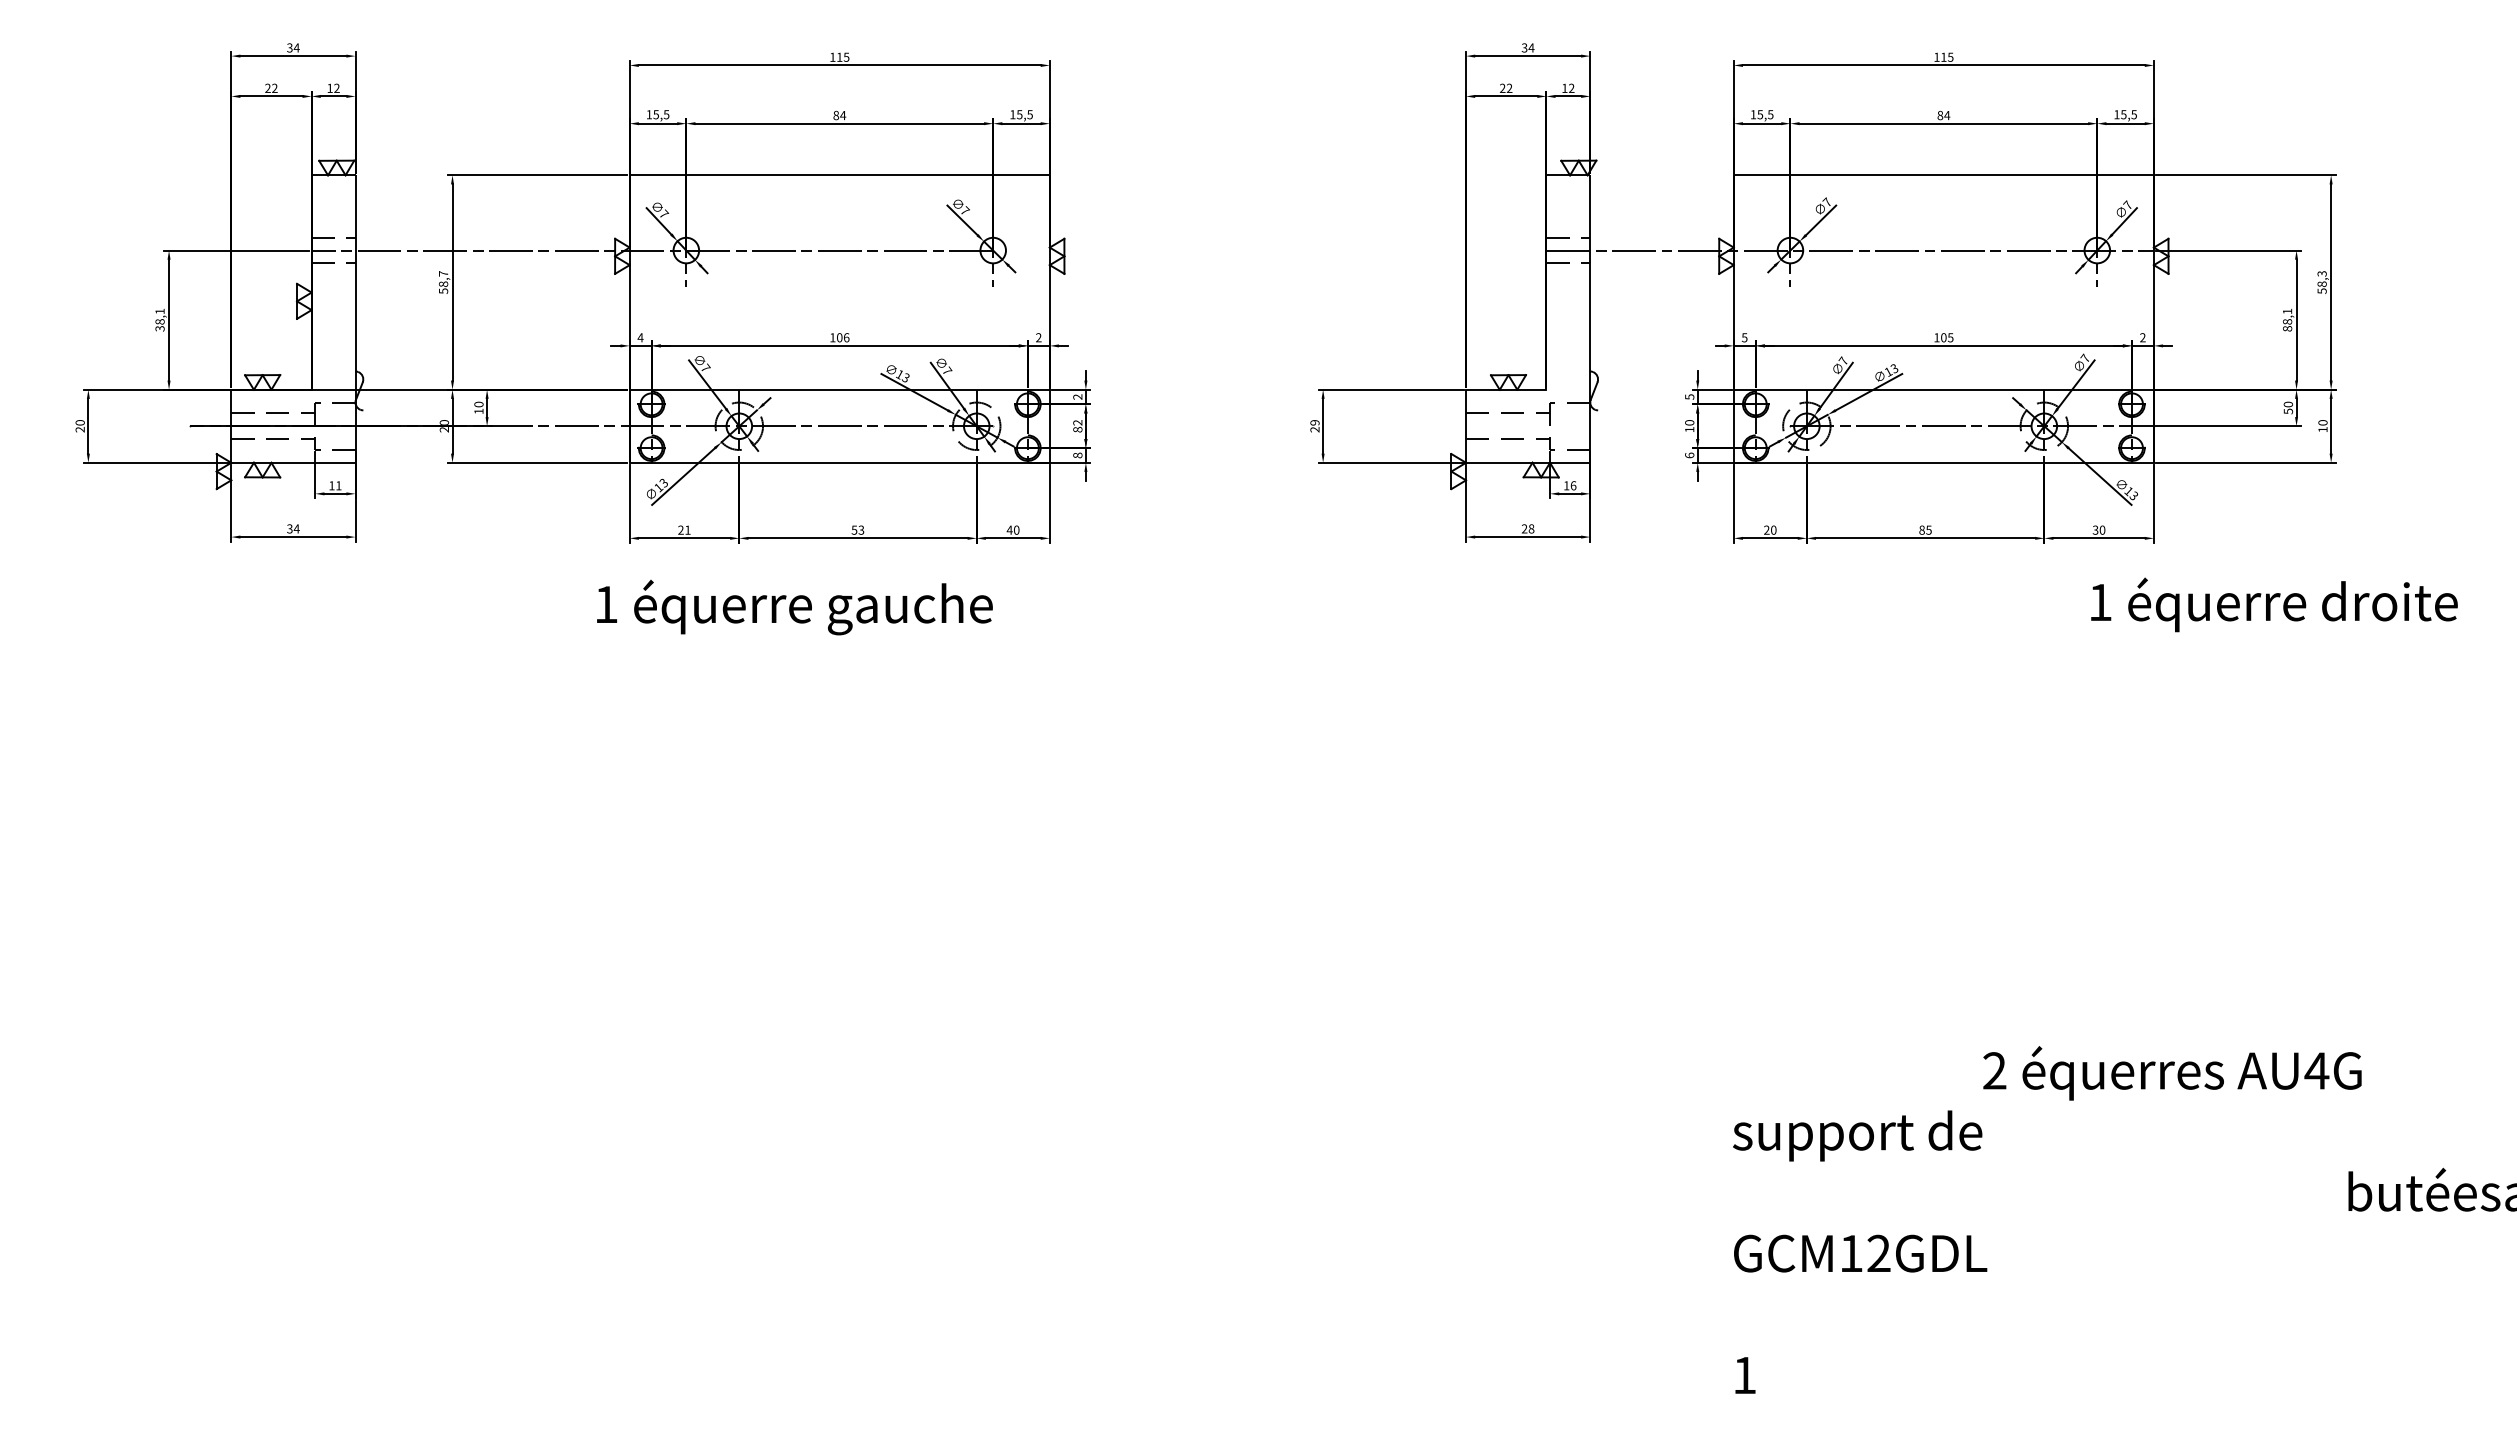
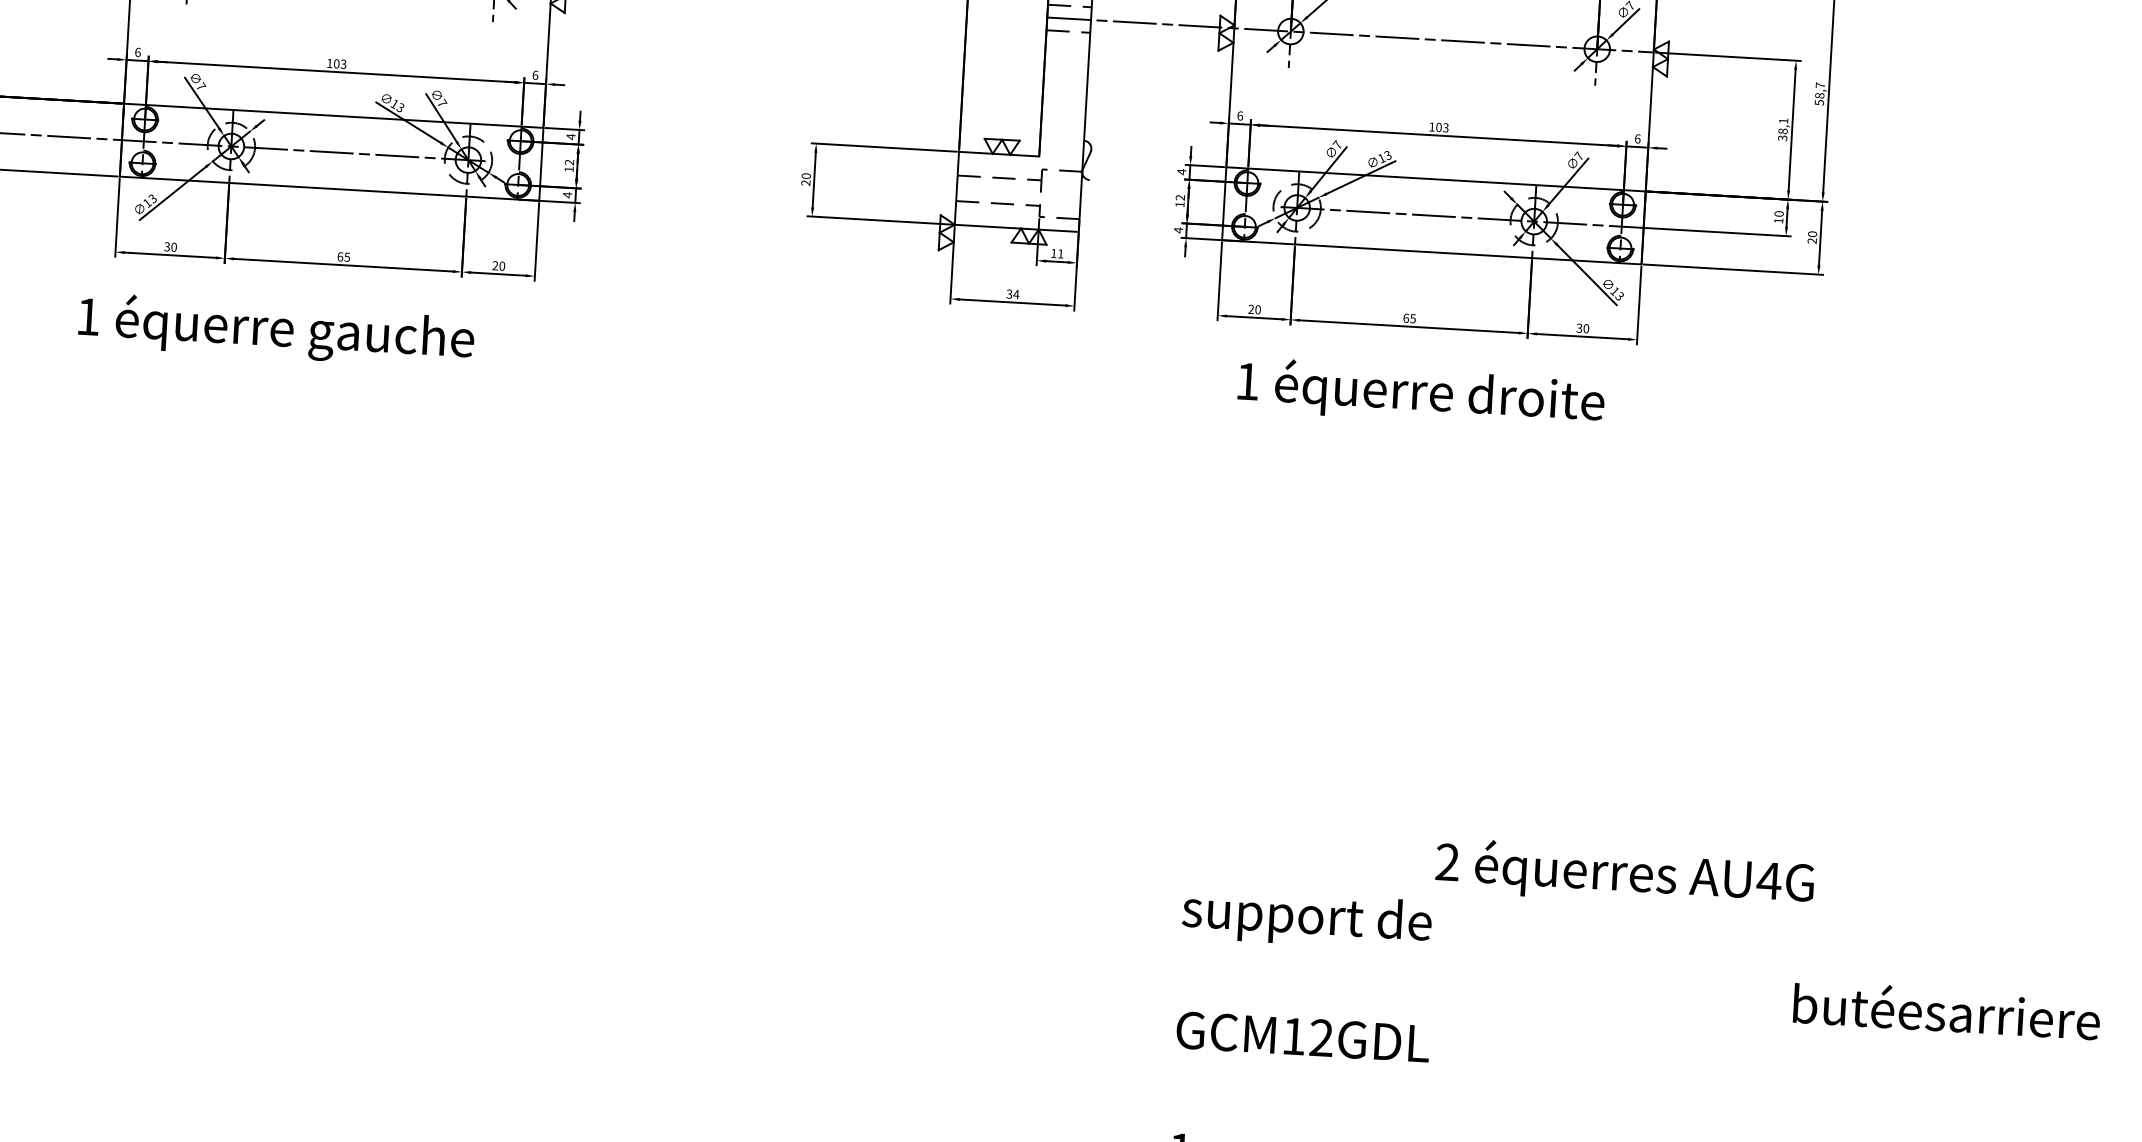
text: (2321, 273) -> (1819, 85), 58,3 -> 58,7
text: (2287, 328) -> (1782, 137), 88,1 -> 38,1
text: (640, 337) -> (137, 52), 4 -> 6
text: (846, 337) -> (343, 64), 106 -> 103
text: (1038, 337) -> (535, 75), 2 -> 6
text: (1744, 337) -> (1240, 115), 5 -> 6
text: (1950, 337) -> (1445, 127), 105 -> 103
text: (2142, 337) -> (1637, 138), 2 -> 6
text: (1077, 397) -> (570, 137), 2 -> 4
text: (1689, 397) -> (1181, 172), 5 -> 4
text: (2288, 411) -> (1778, 220), 50 -> 10
text: (1314, 422) -> (805, 175), 29 -> 20
text: (1689, 422) -> (1180, 197), 10 -> 12
text: (1077, 429) -> (568, 169), 82 -> 12
text: (2322, 429) -> (1811, 240), 10 -> 20
text: (1077, 455) -> (567, 195), 8 -> 4
text: (1689, 455) -> (1178, 230), 6 -> 4
text: (1573, 485) -> (1060, 253), 16 -> 11
text: (1527, 528) -> (1012, 293), 28 -> 34
text: (684, 529) -> (170, 246), 21 -> 30
text: (857, 529) -> (343, 256), 53 -> 65
text: (1009, 529) -> (495, 265), 40 -> 20
text: (1921, 529) -> (1405, 317), 85 -> 65
text: (2274, 604) -> (1421, 393), moved

